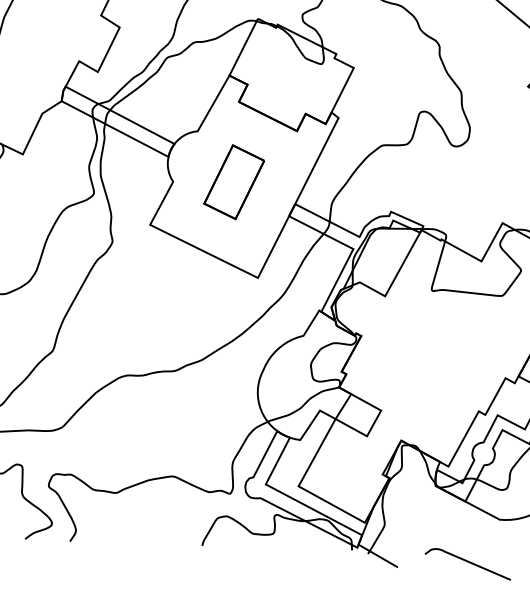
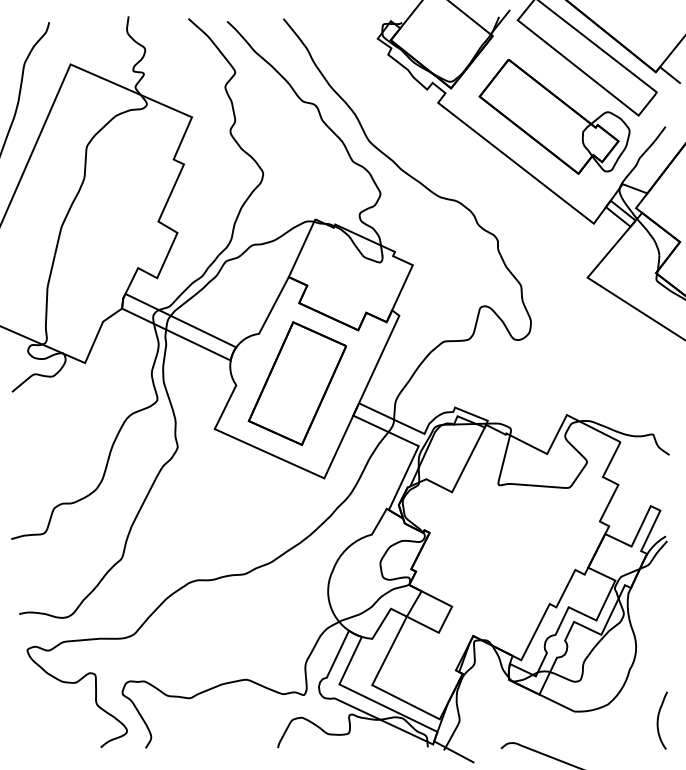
part: (233, 182) -> (296, 383), size x1.67

